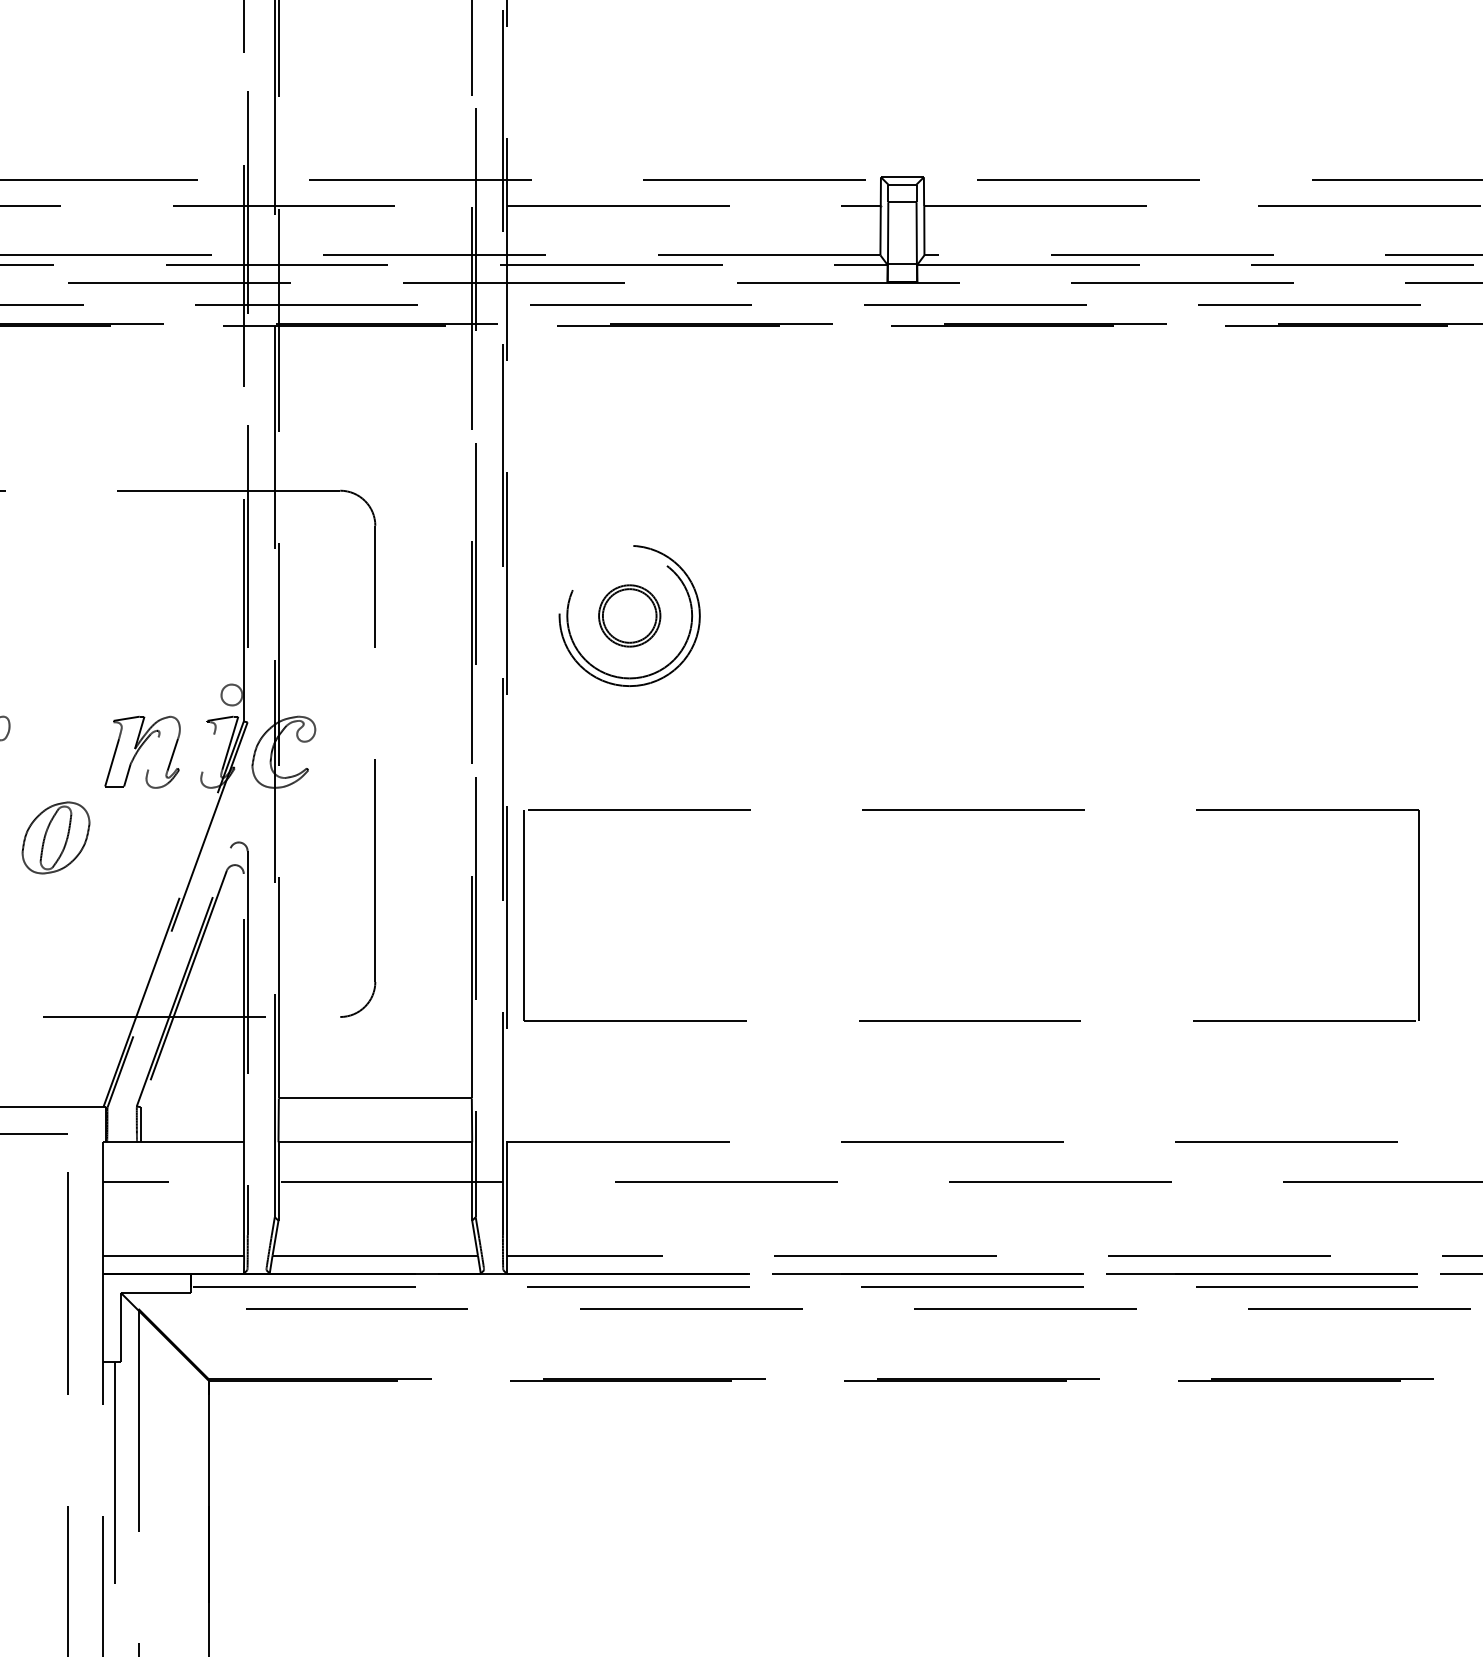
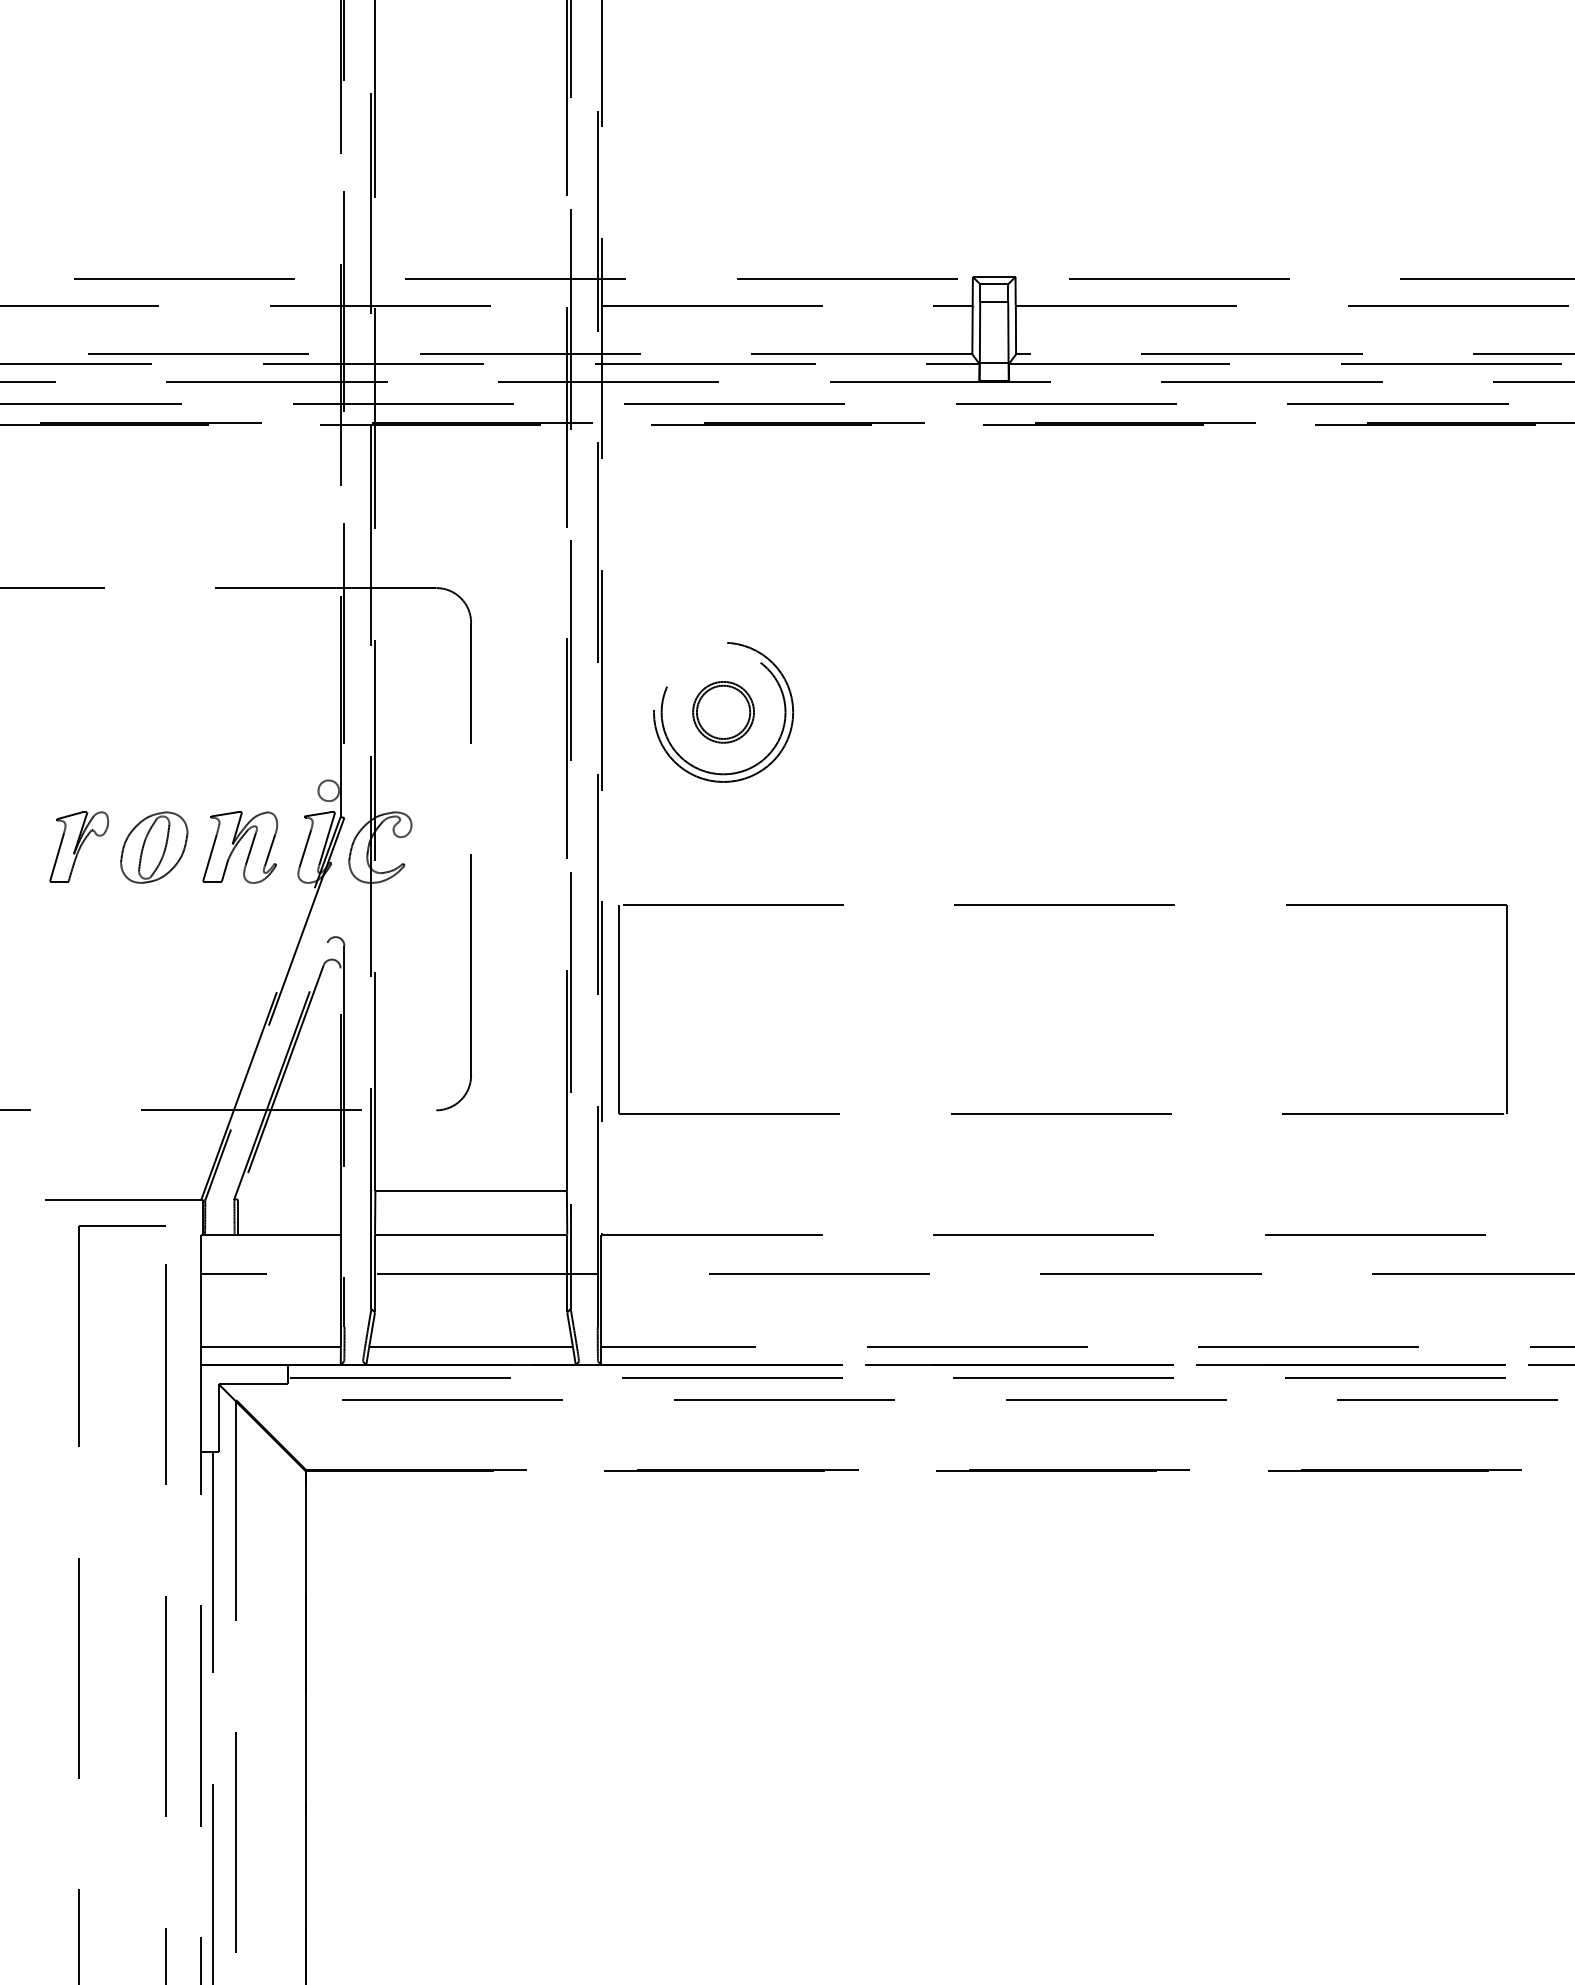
line: (153, 753) -> (250, 848), added
line: (208, 753) -> (305, 848), added
part: (56, 837) -> (154, 847), moved

